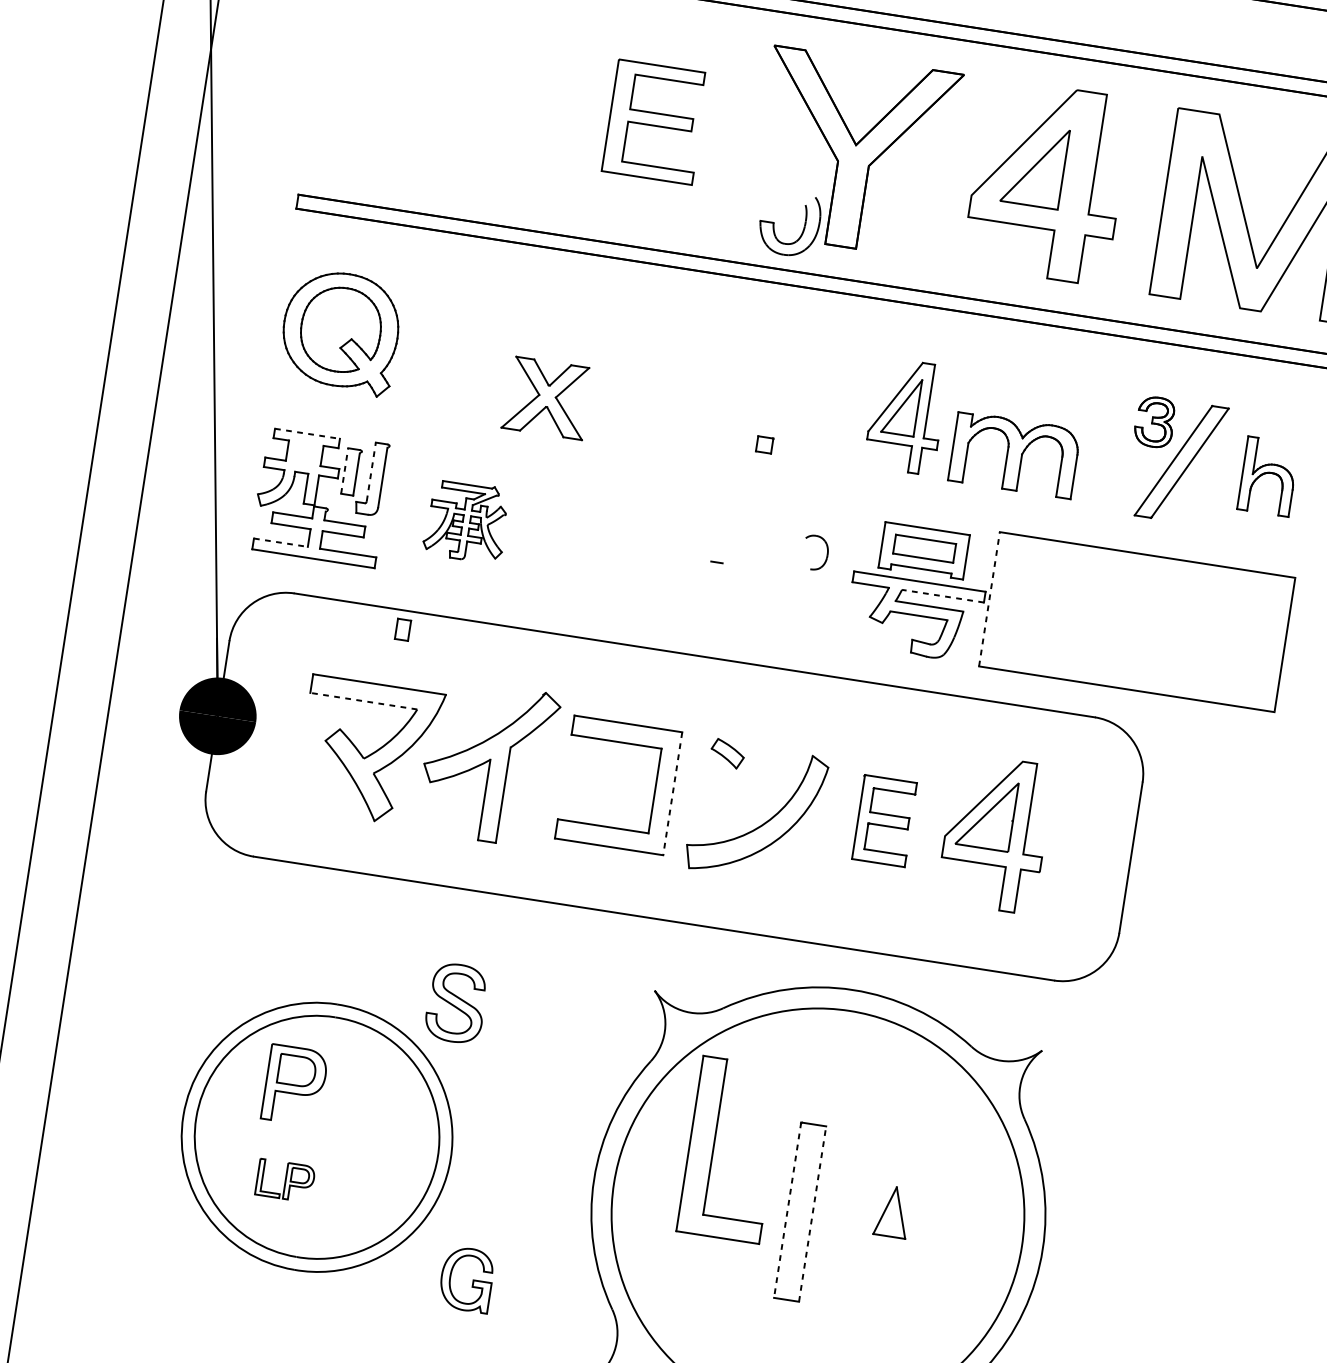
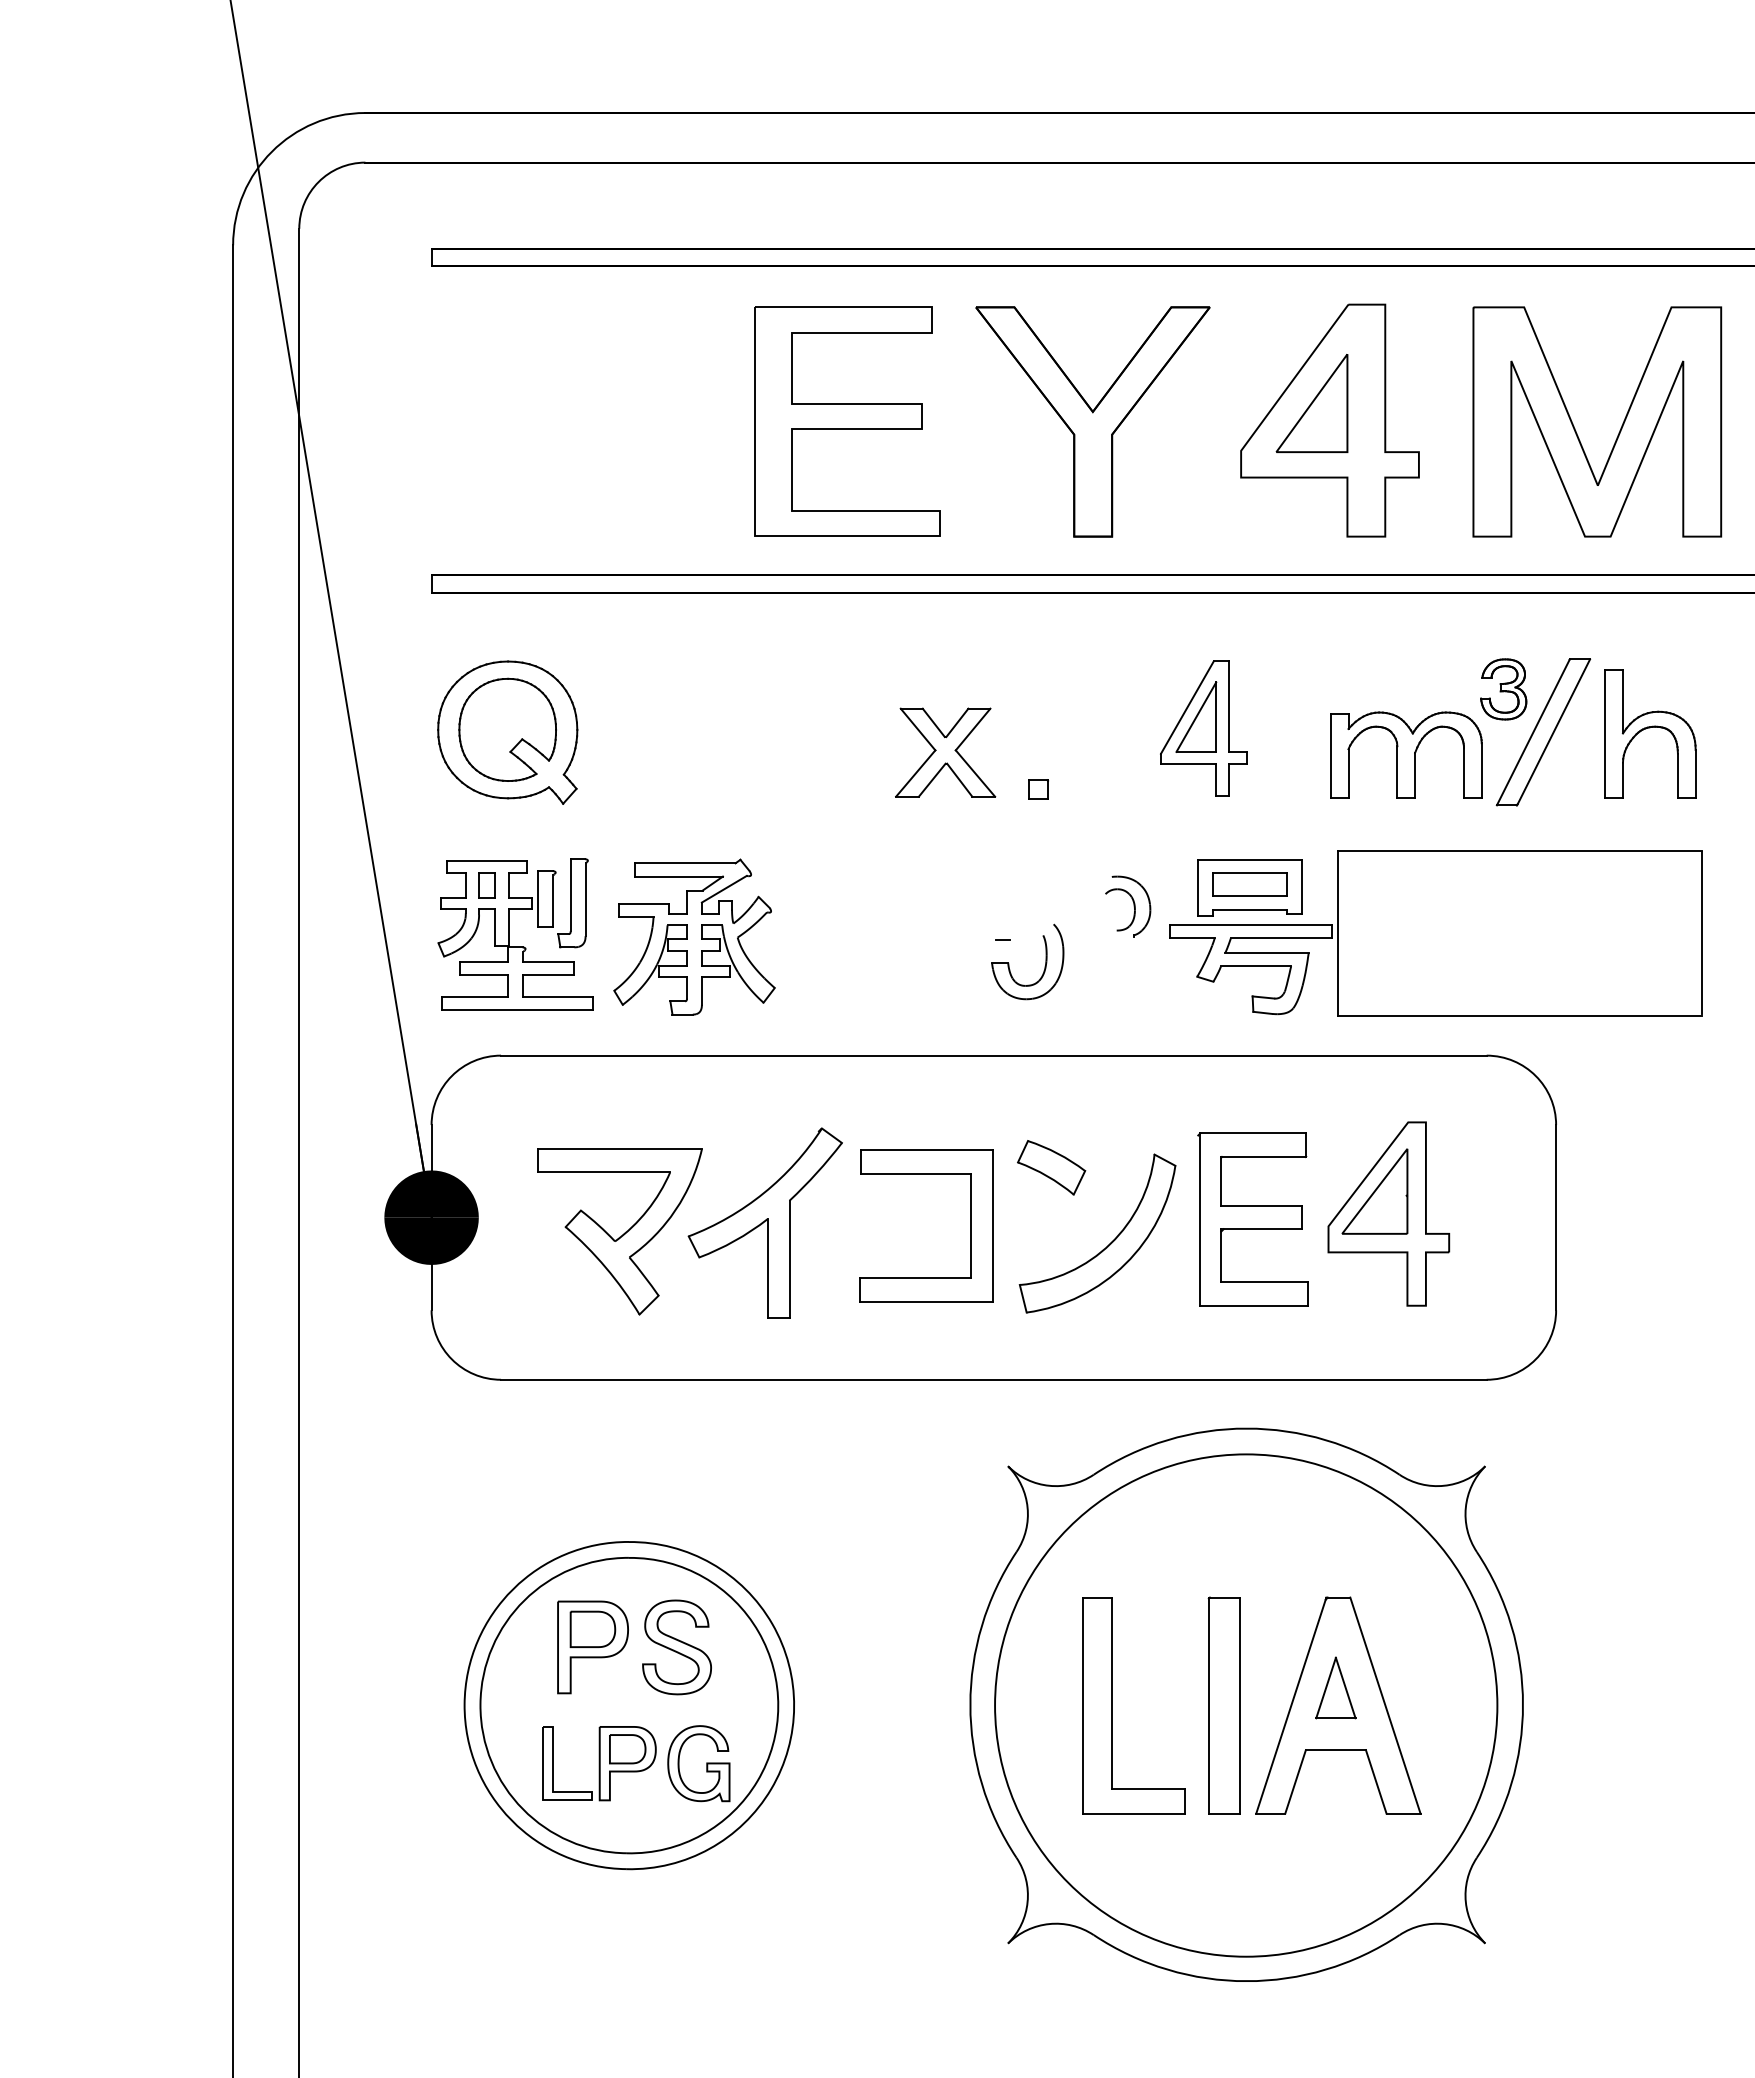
part: (655, 122) -> (847, 421), size x1.67
part: (802, 230) -> (1044, 966), moved
part: (547, 397) -> (945, 752), moved
line: (307, 433) -> (486, 861), dashed -> solid
part: (1014, 454) -> (1406, 754), moved
line: (344, 470) -> (538, 898), dashed -> solid
line: (371, 471) -> (570, 894), dashed -> solid
part: (1268, 476) -> (1650, 733), size x1.43
part: (466, 521) -> (694, 936), size x1.67
line: (281, 543) -> (475, 997), dashed -> solid
part: (839, 550) -> (1148, 902), added
line: (942, 596) -> (1280, 938), dashed -> solid
line: (989, 599) -> (1337, 933), dashed -> solid
part: (402, 629) -> (486, 885), moved
line: (363, 701) -> (604, 1172), dashed -> solid
part: (727, 753) -> (1051, 1167), size x1.67
line: (673, 794) -> (993, 1226), dashed -> solid
part: (884, 820) -> (1252, 1219), size x1.67
part: (456, 1003) -> (676, 1647), moved
part: (713, 1147) -> (1112, 1705), moved
part: (285, 1180) -> (599, 1763), size x1.67
line: (787, 1210) -> (1208, 1705), dashed -> solid
line: (812, 1213) -> (1239, 1705), dashed -> solid
part: (892, 1226) -> (1338, 1705), added
part: (473, 1280) -> (706, 1763), moved

